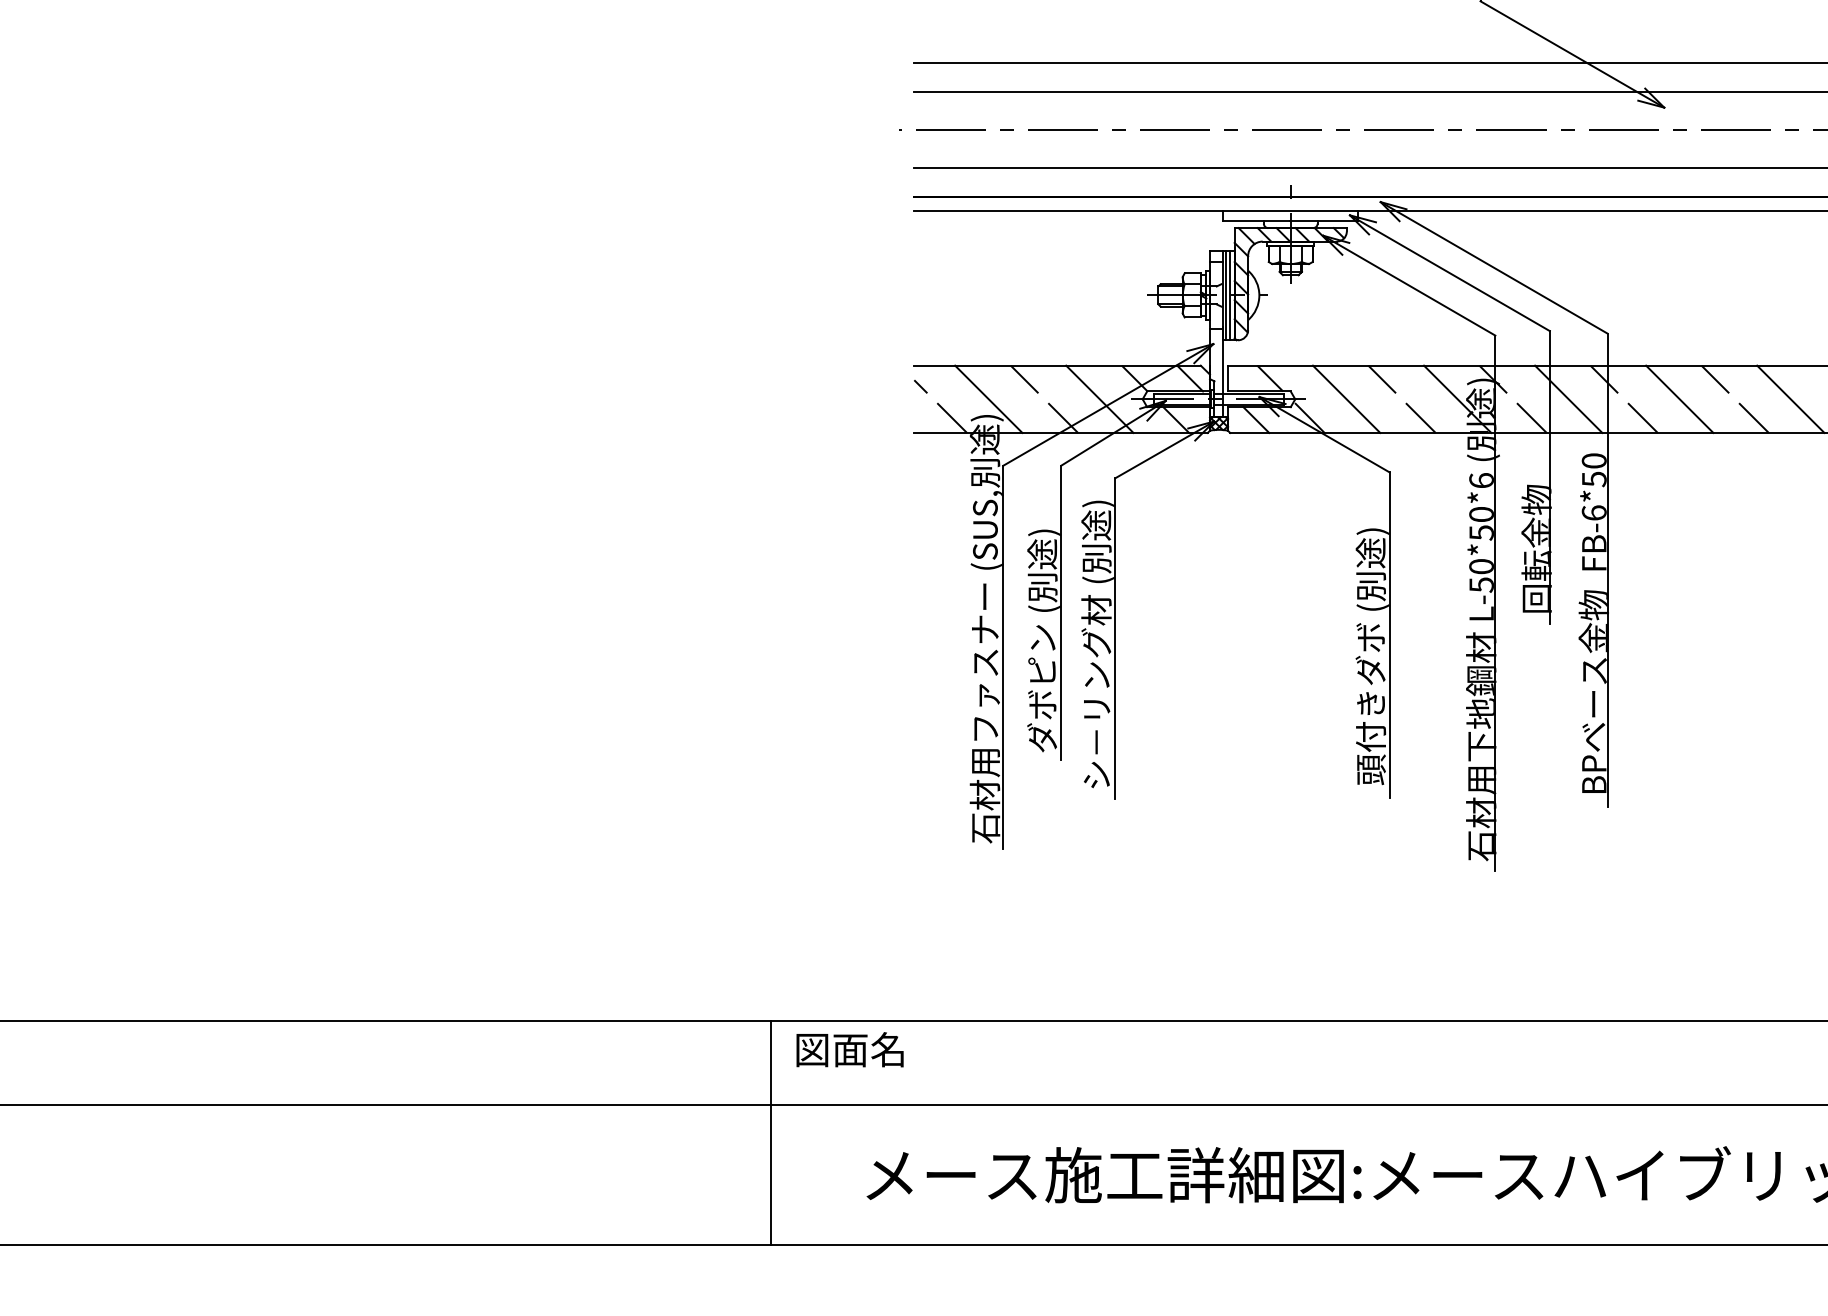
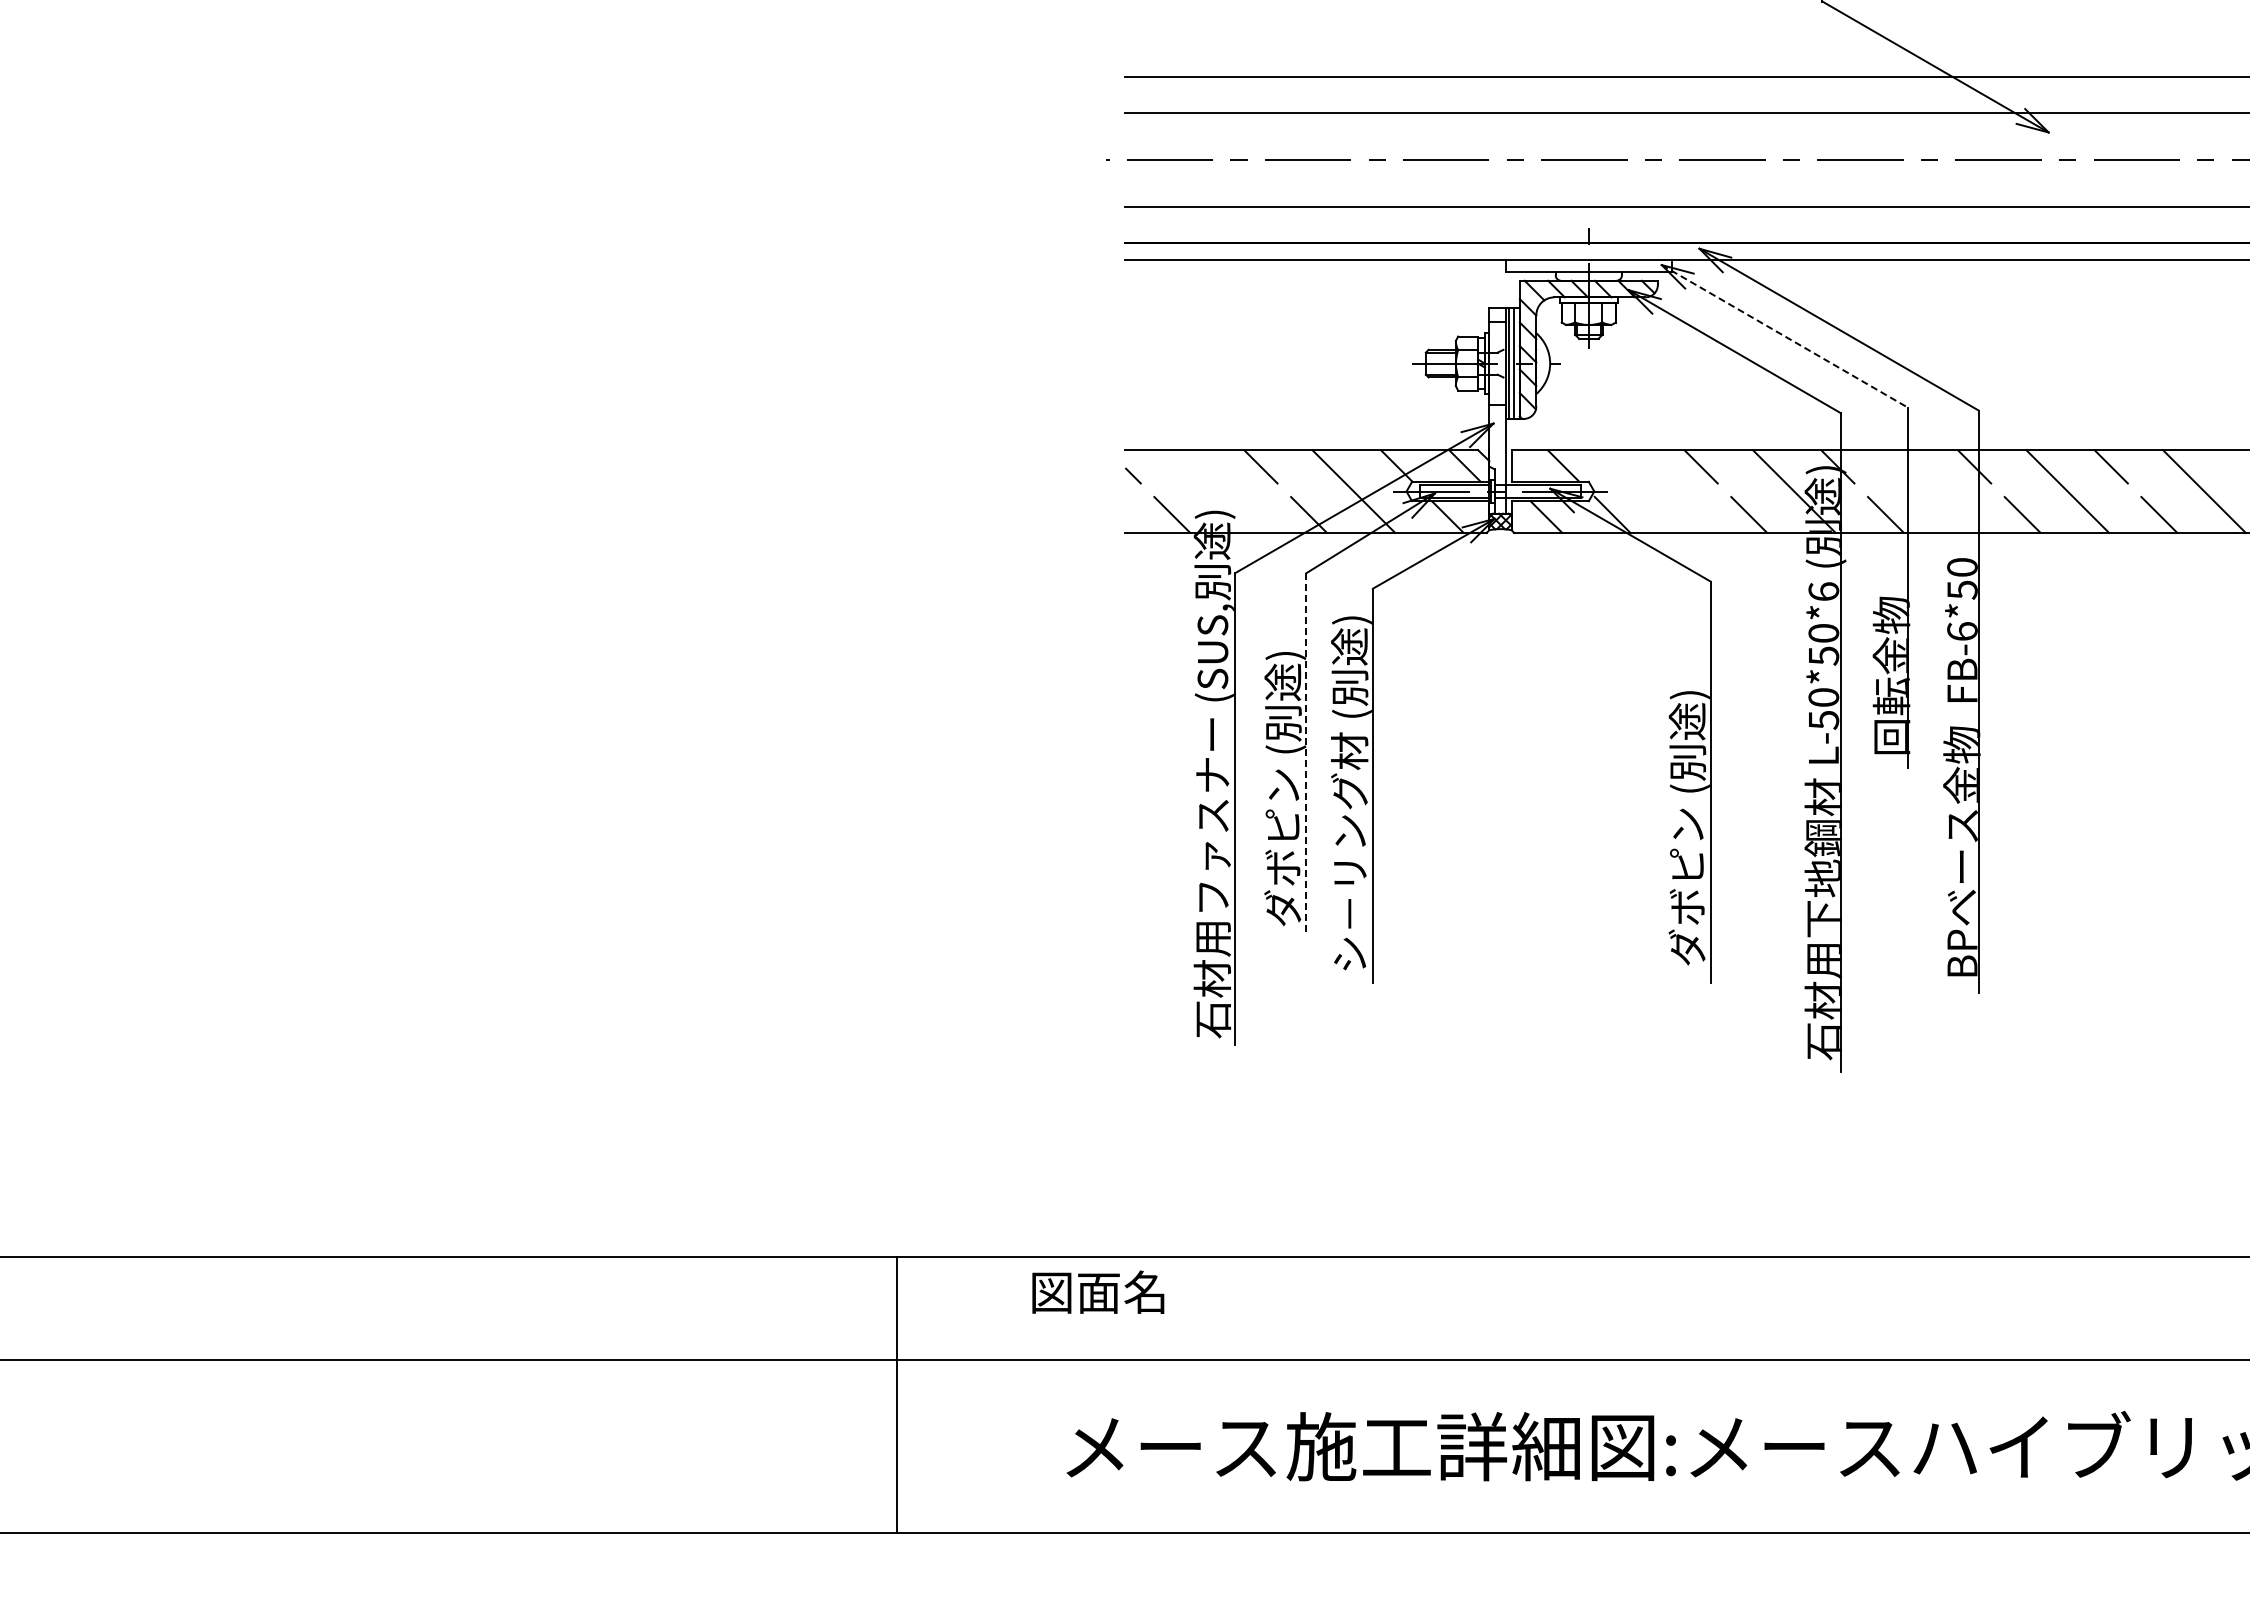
line: (1450, 273) -> (1785, 336), solid -> dashed
line: (988, 399) -> (1216, 491), removed
line: (1346, 399) -> (1657, 491), removed
line: (1568, 399) -> (1930, 491), removed
line: (1061, 613) -> (1306, 755), solid -> dashed
text: (1371, 656) -> (1688, 808), 頭付きダボ (別途) -> ダボピン (別途)
text: (850, 1049) -> (1098, 1291), moved
line: (771, 1132) -> (897, 1394), moved

